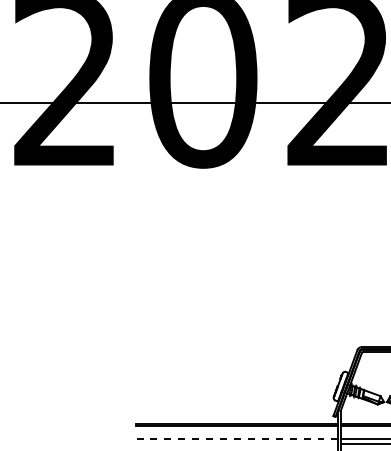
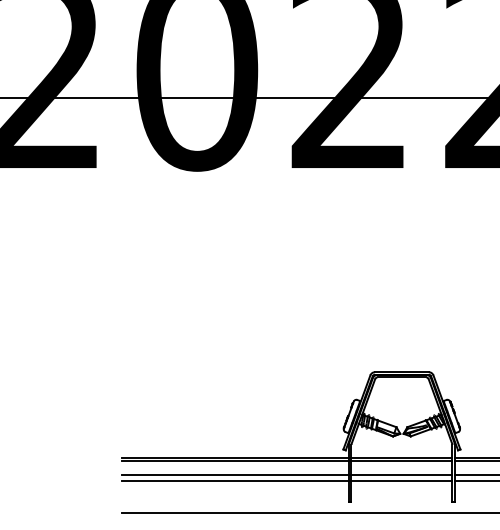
line: (237, 439) -> (235, 475), dashed -> solid
line: (236, 444) -> (234, 481), added

